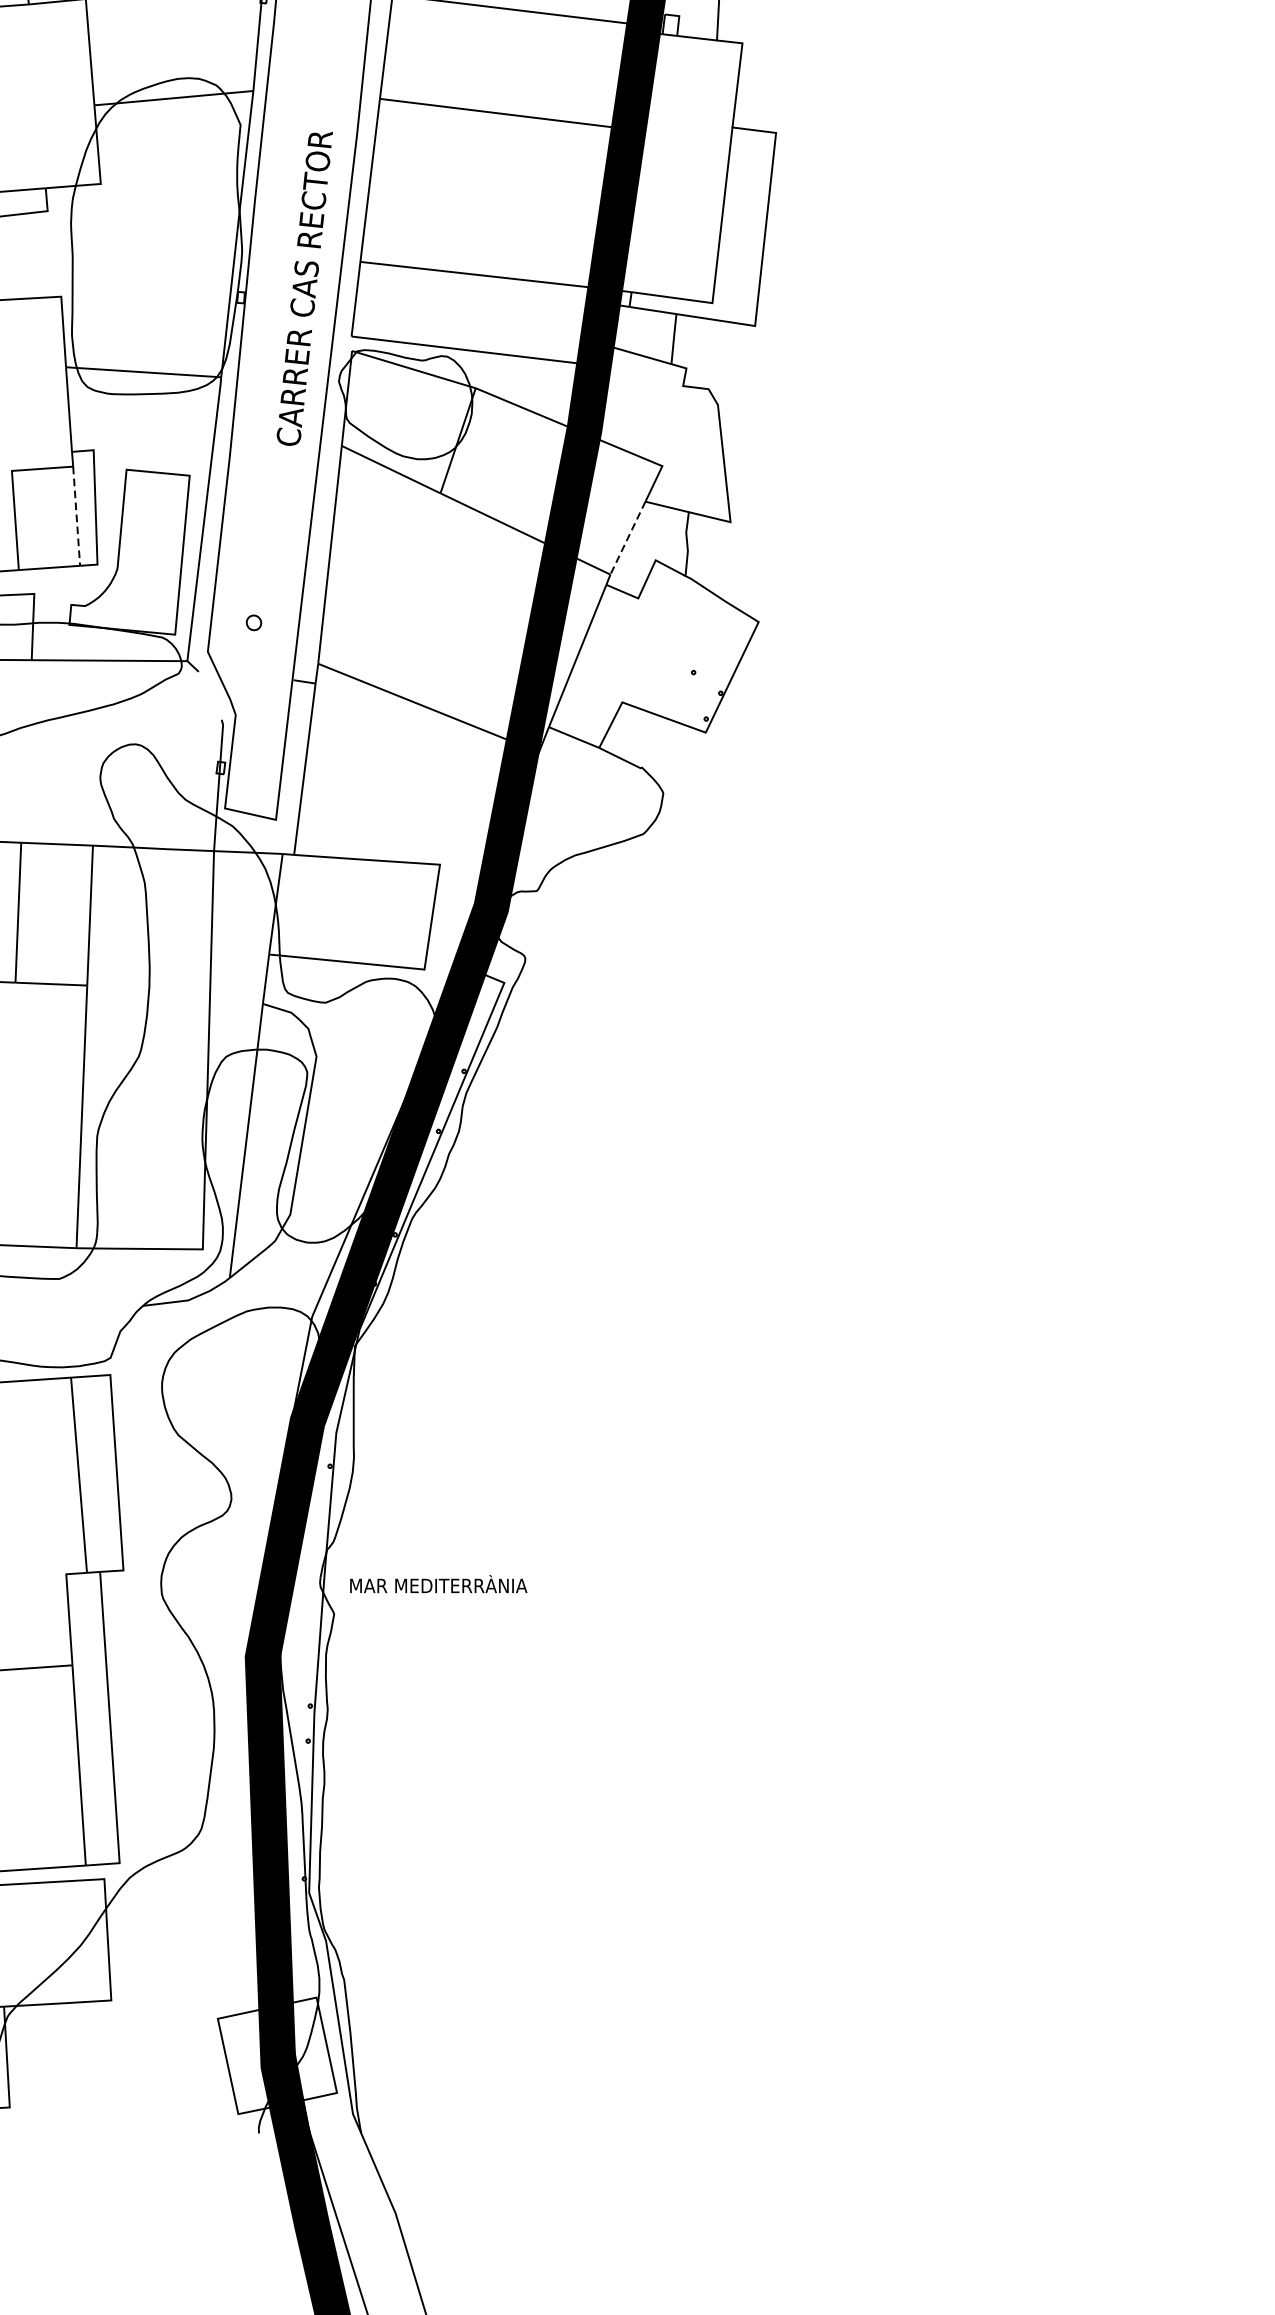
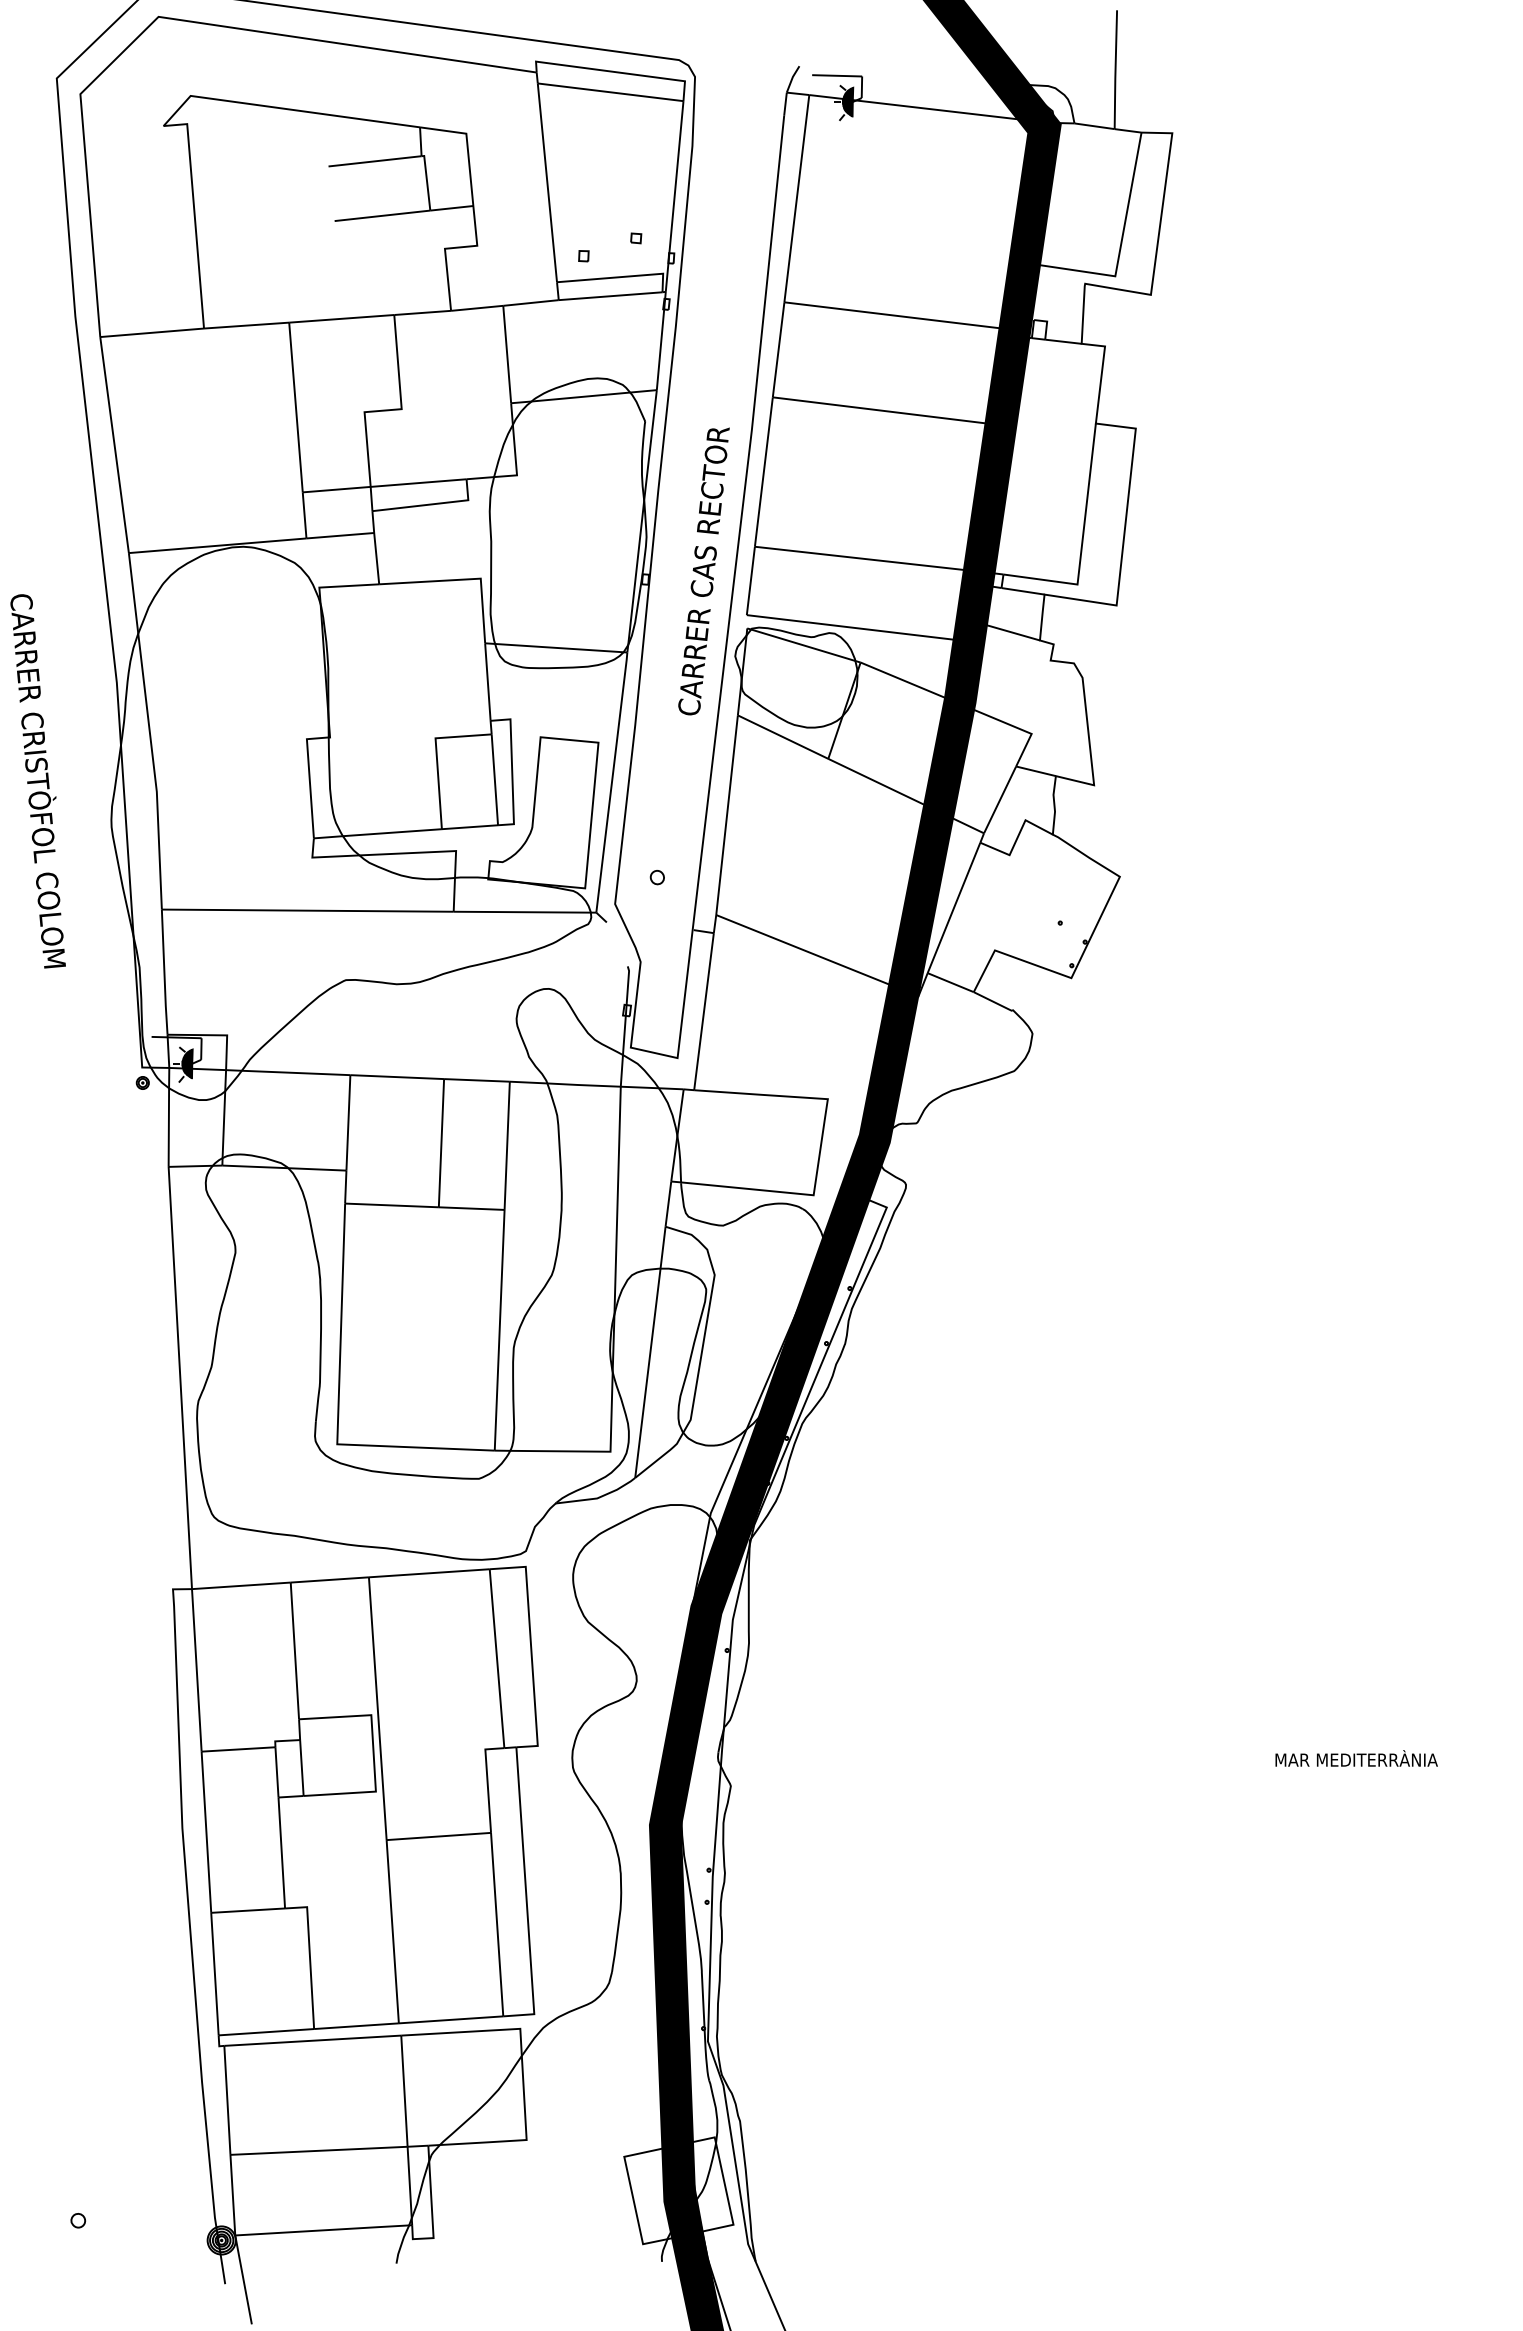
line: (76, 515) -> (494, 779), dashed -> solid
line: (627, 538) -> (999, 800), dashed -> solid
text: (438, 1584) -> (1356, 1758), moved

